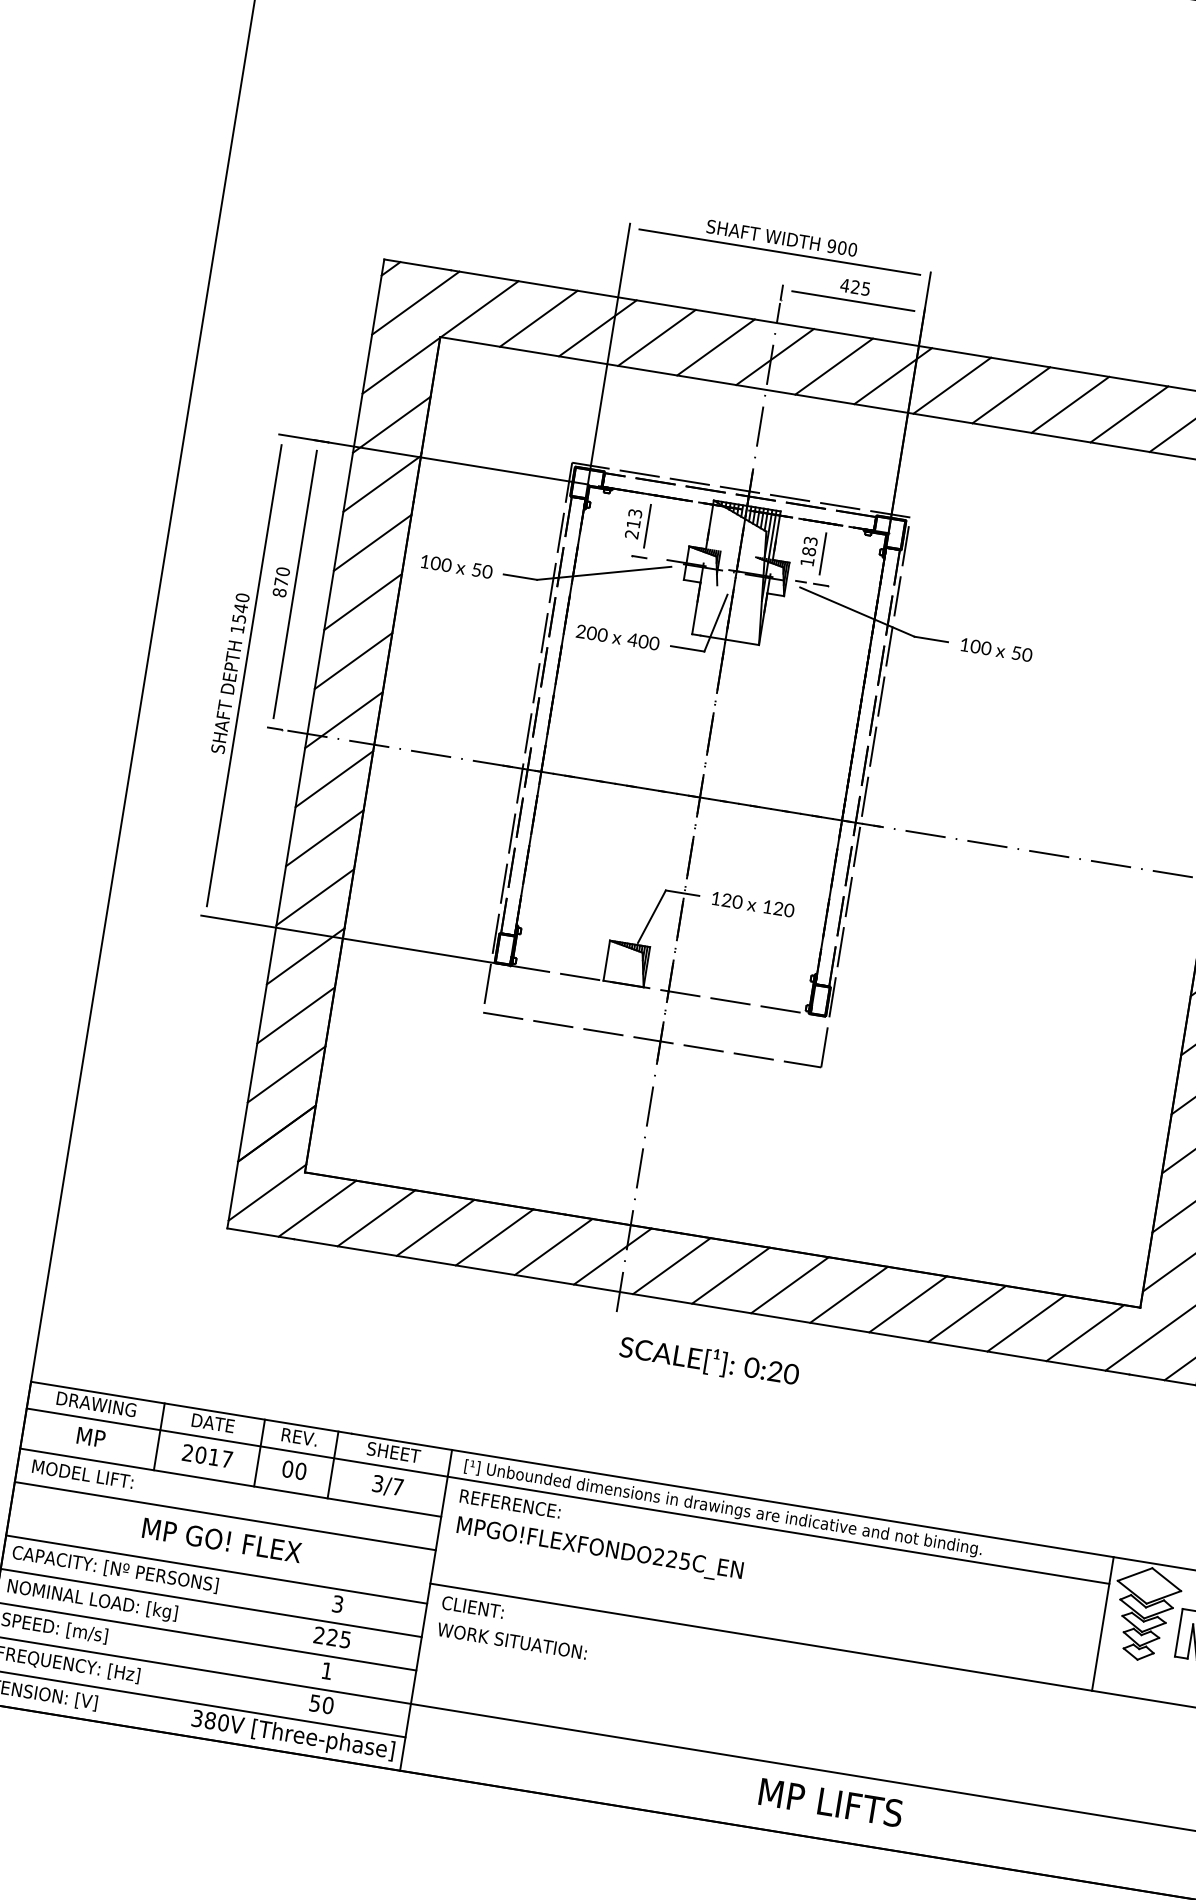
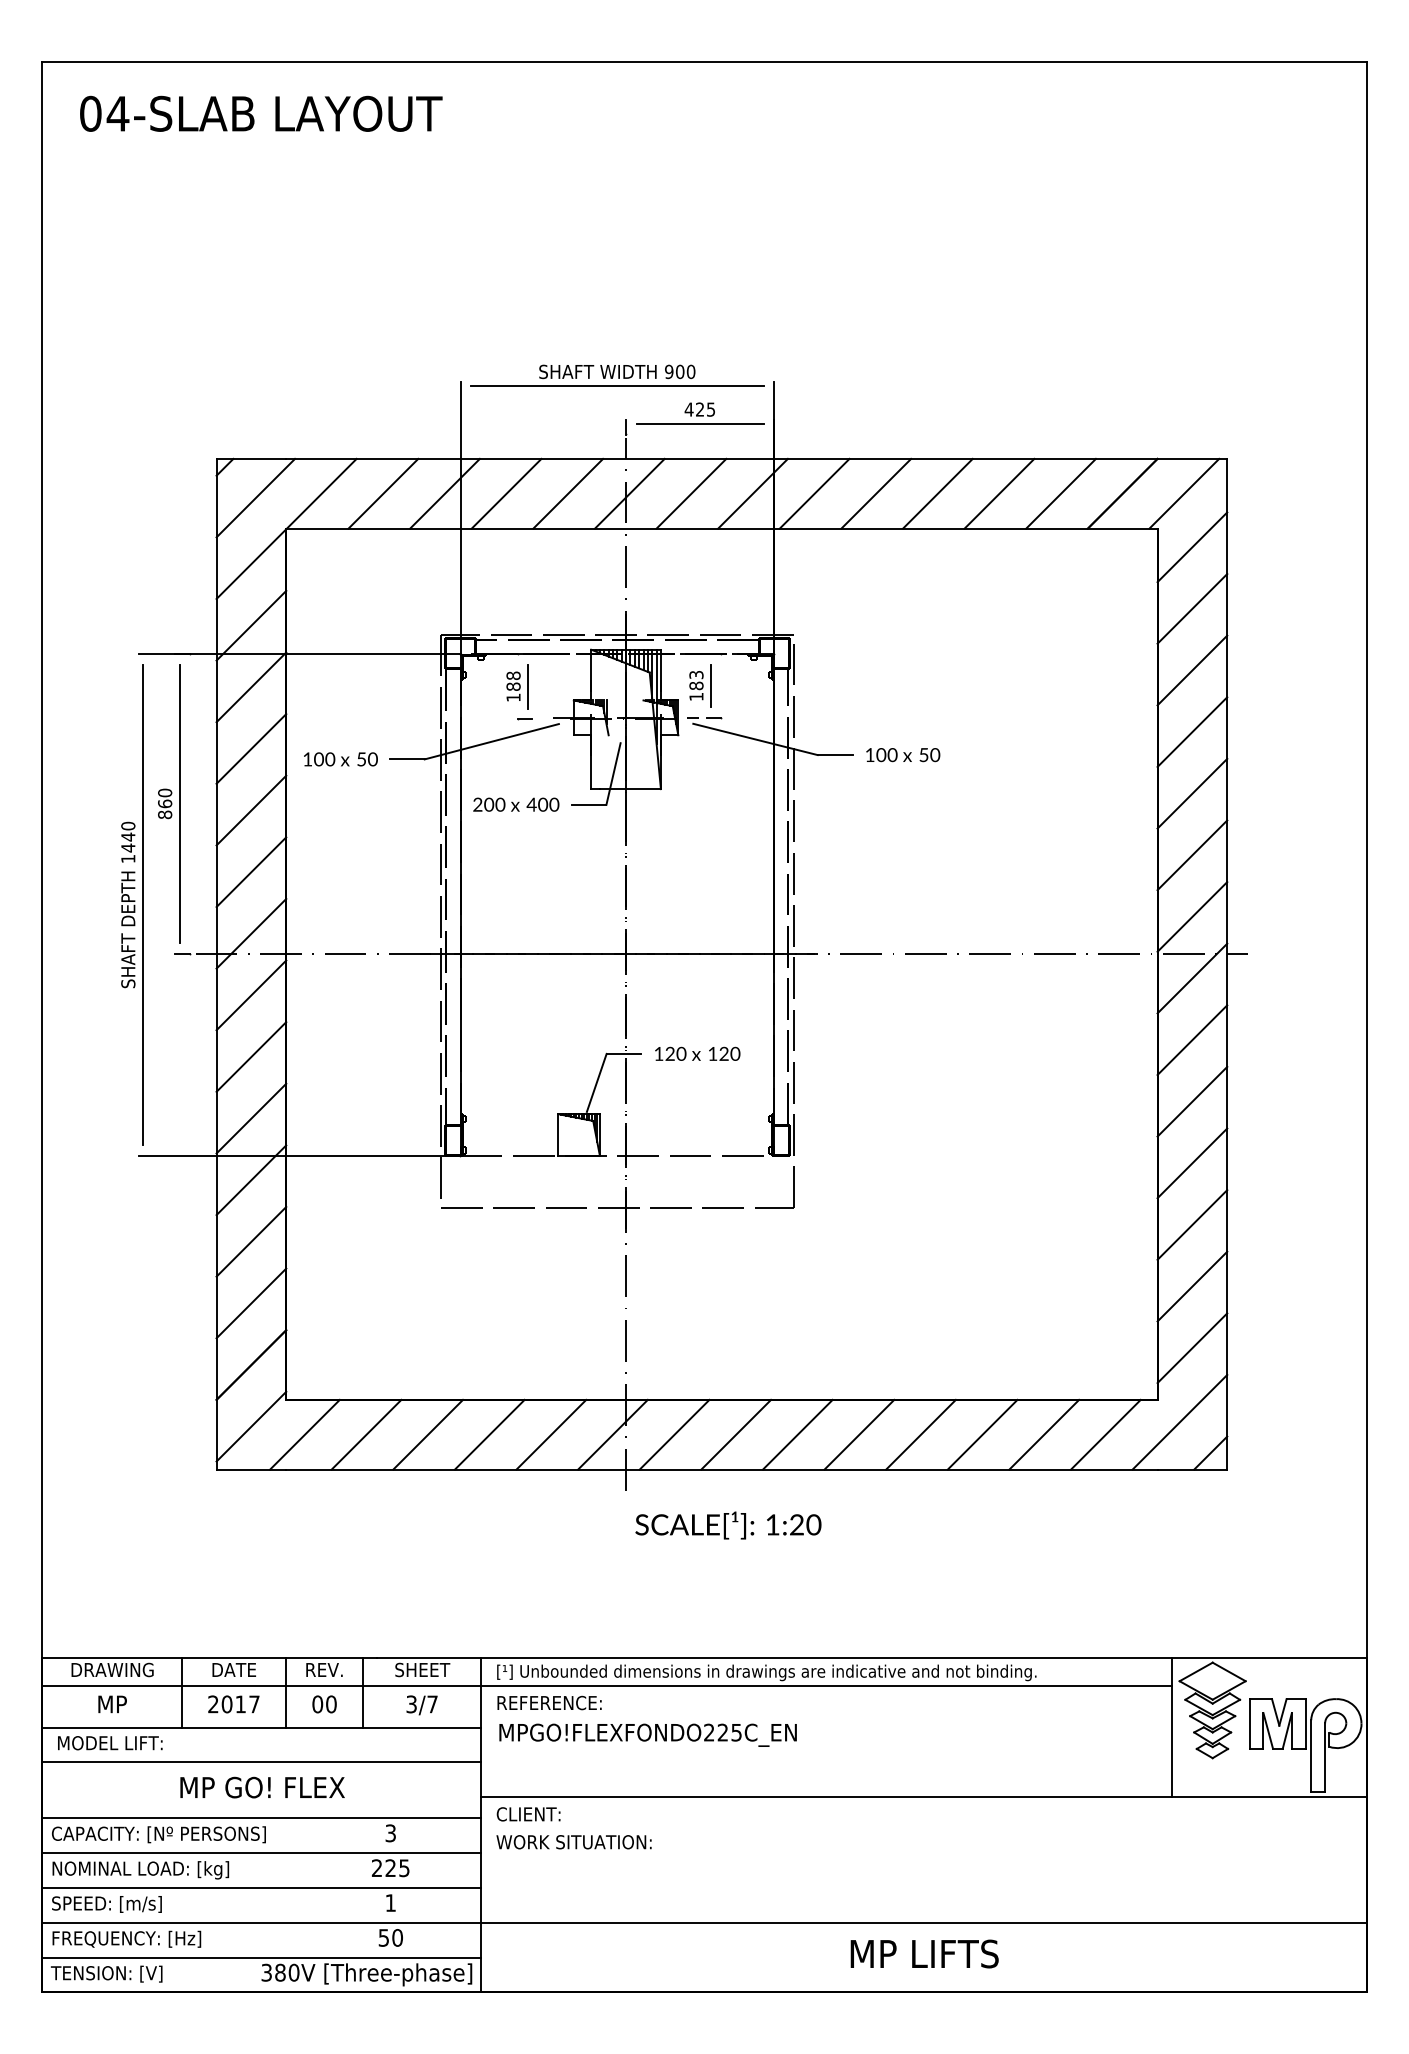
text: (633, 523) -> (513, 686), 213 -> 188
text: (281, 581) -> (165, 803), 870 -> 860
text: (239, 618) -> (128, 847), 1540 -> 1440
text: (751, 1367) -> (772, 1524), 0:20 -> 1:20

